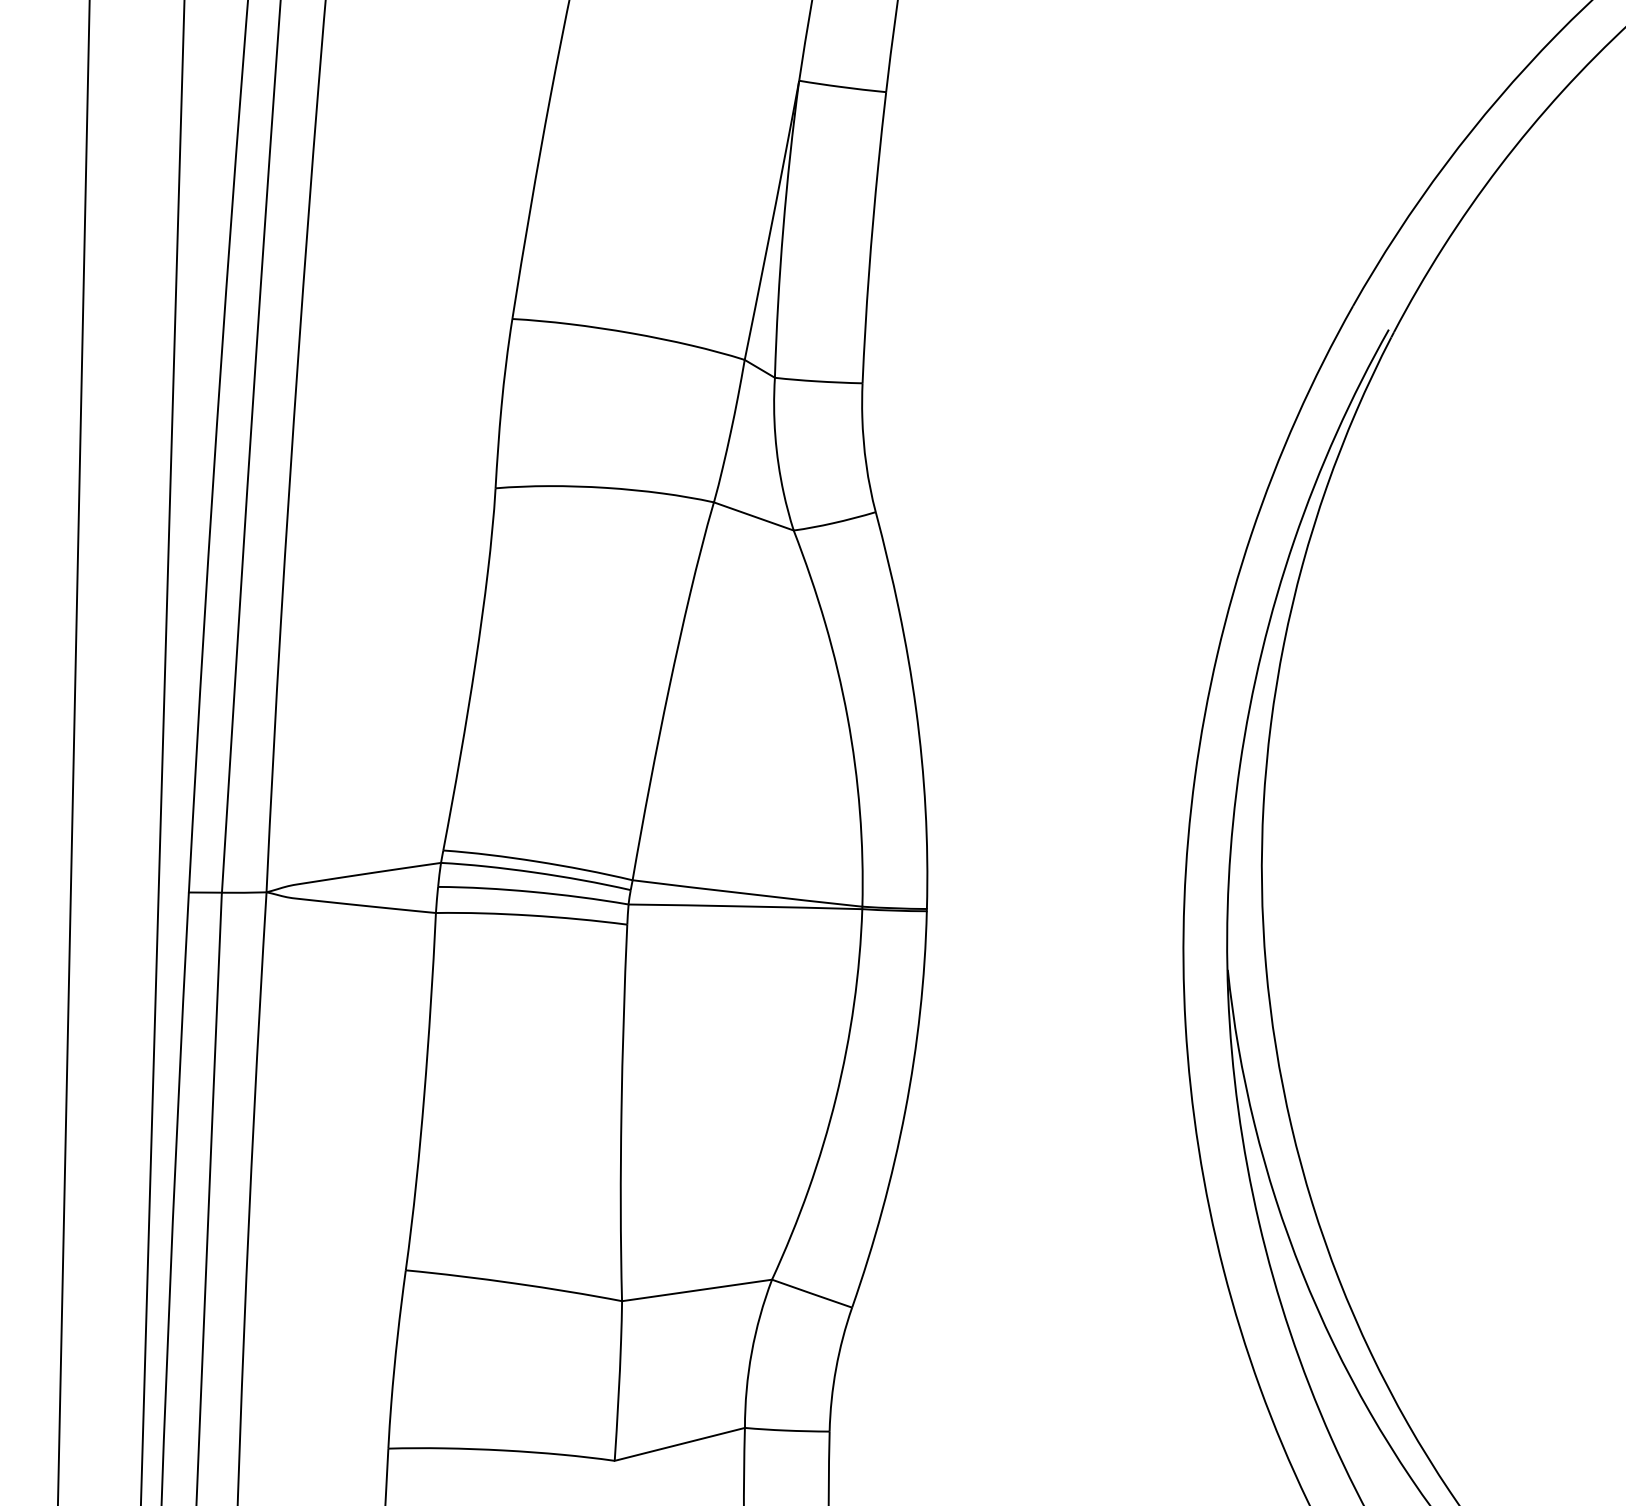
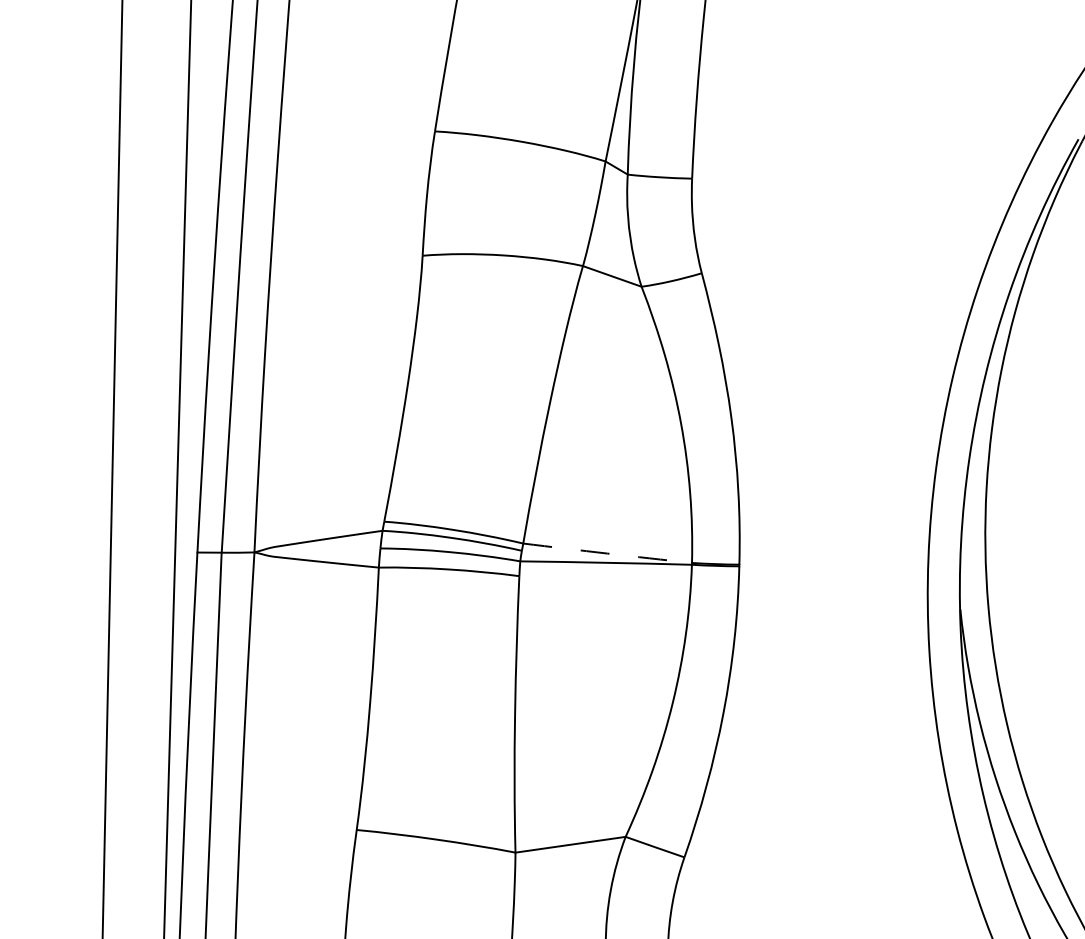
arc: (747, 893) -> (607, 553), solid -> dashed

